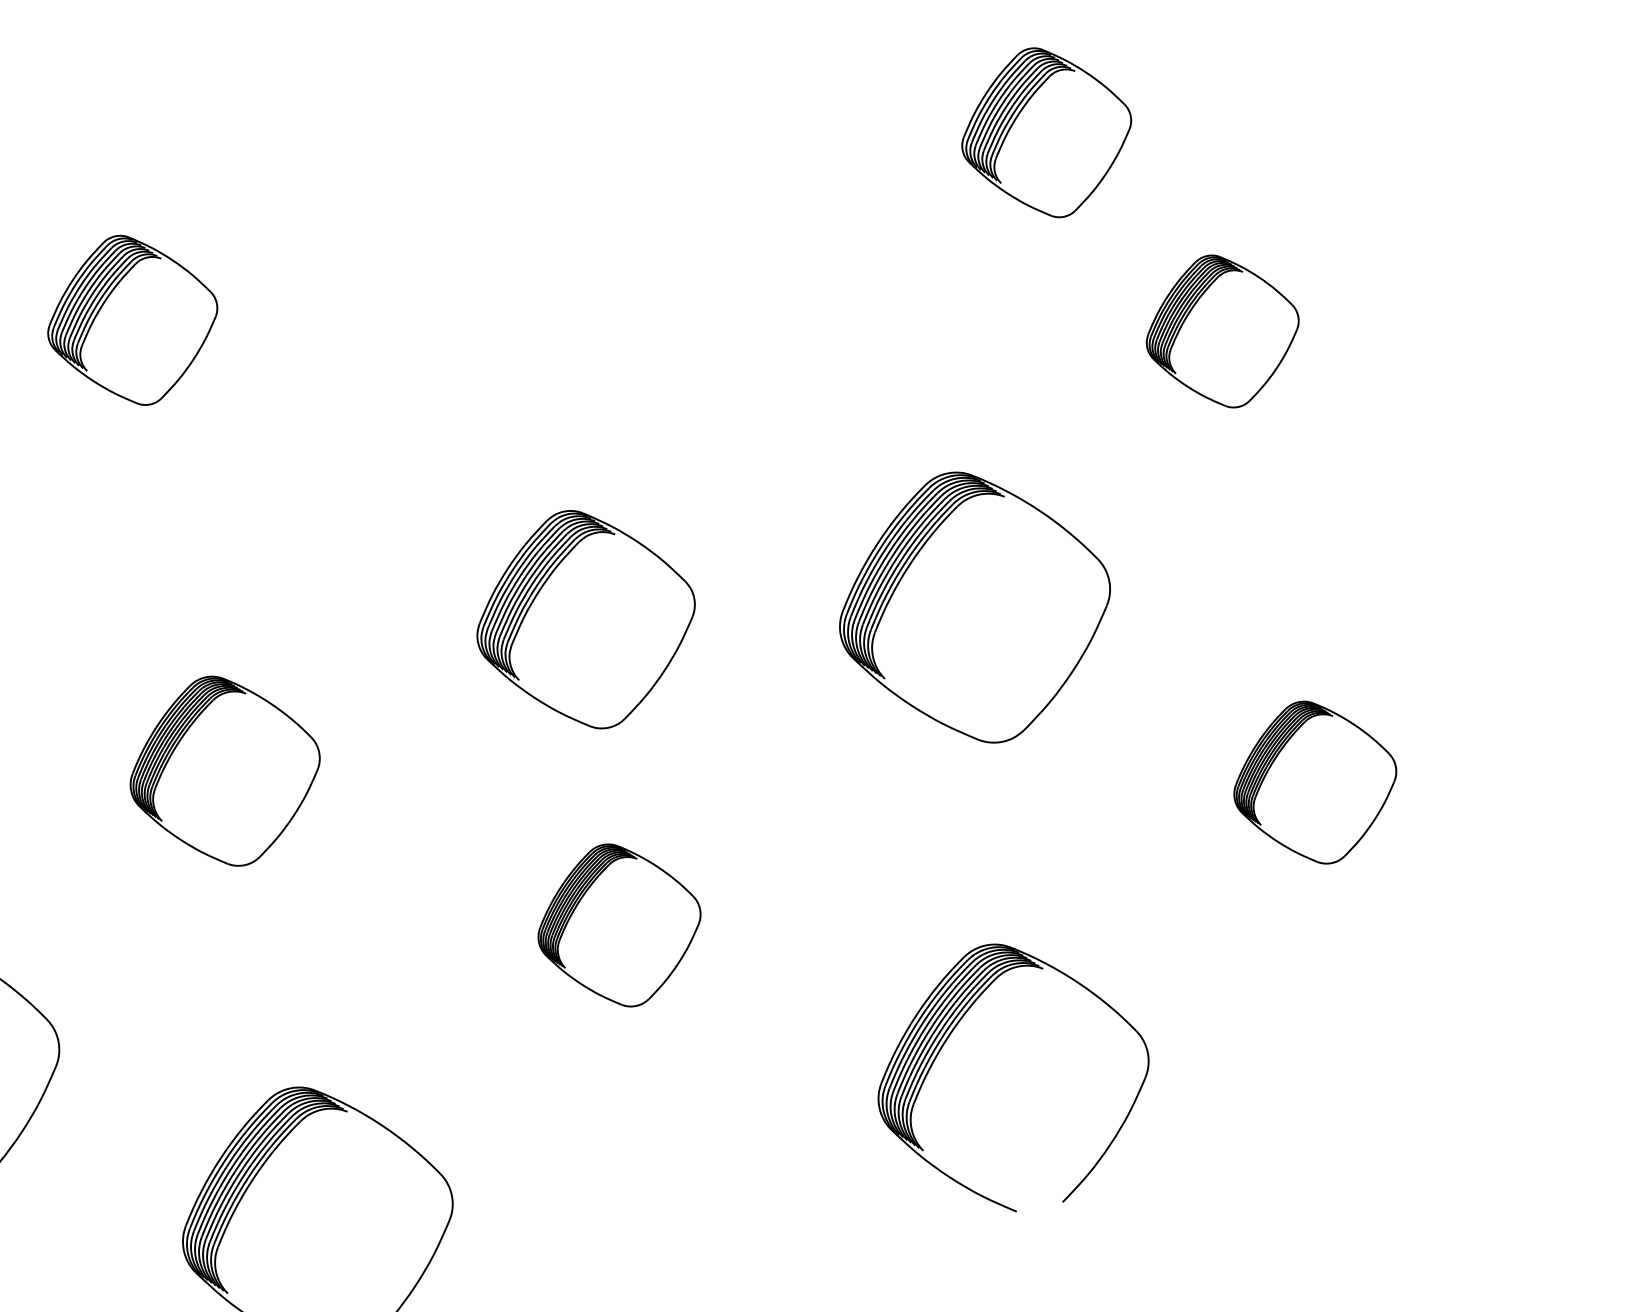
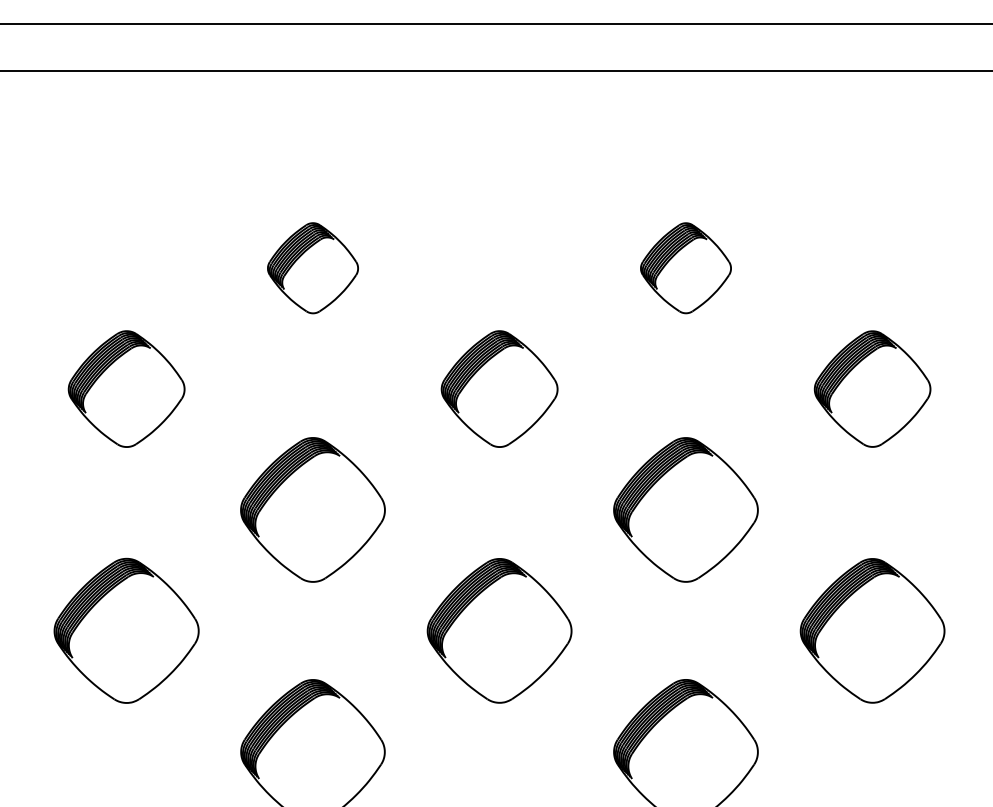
part: (1045, 133) -> (685, 268), moved
part: (1222, 330) -> (872, 388), size x1.43
part: (973, 606) -> (685, 509), moved
part: (585, 618) -> (499, 388), moved
part: (224, 770) -> (312, 509), size x1.43
part: (1314, 781) -> (872, 630), size x1.67
part: (619, 924) -> (499, 630), size x1.67

